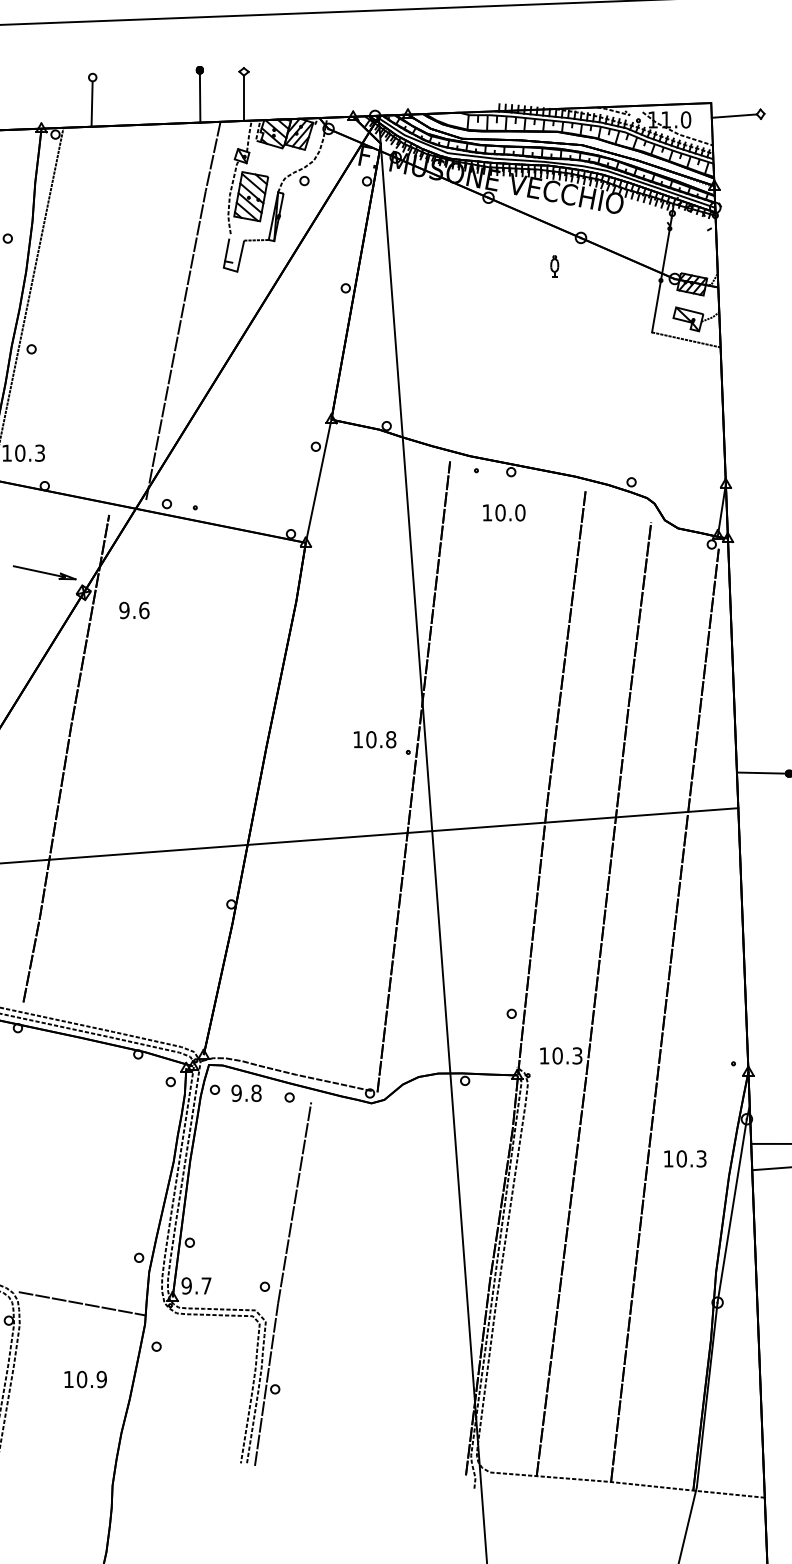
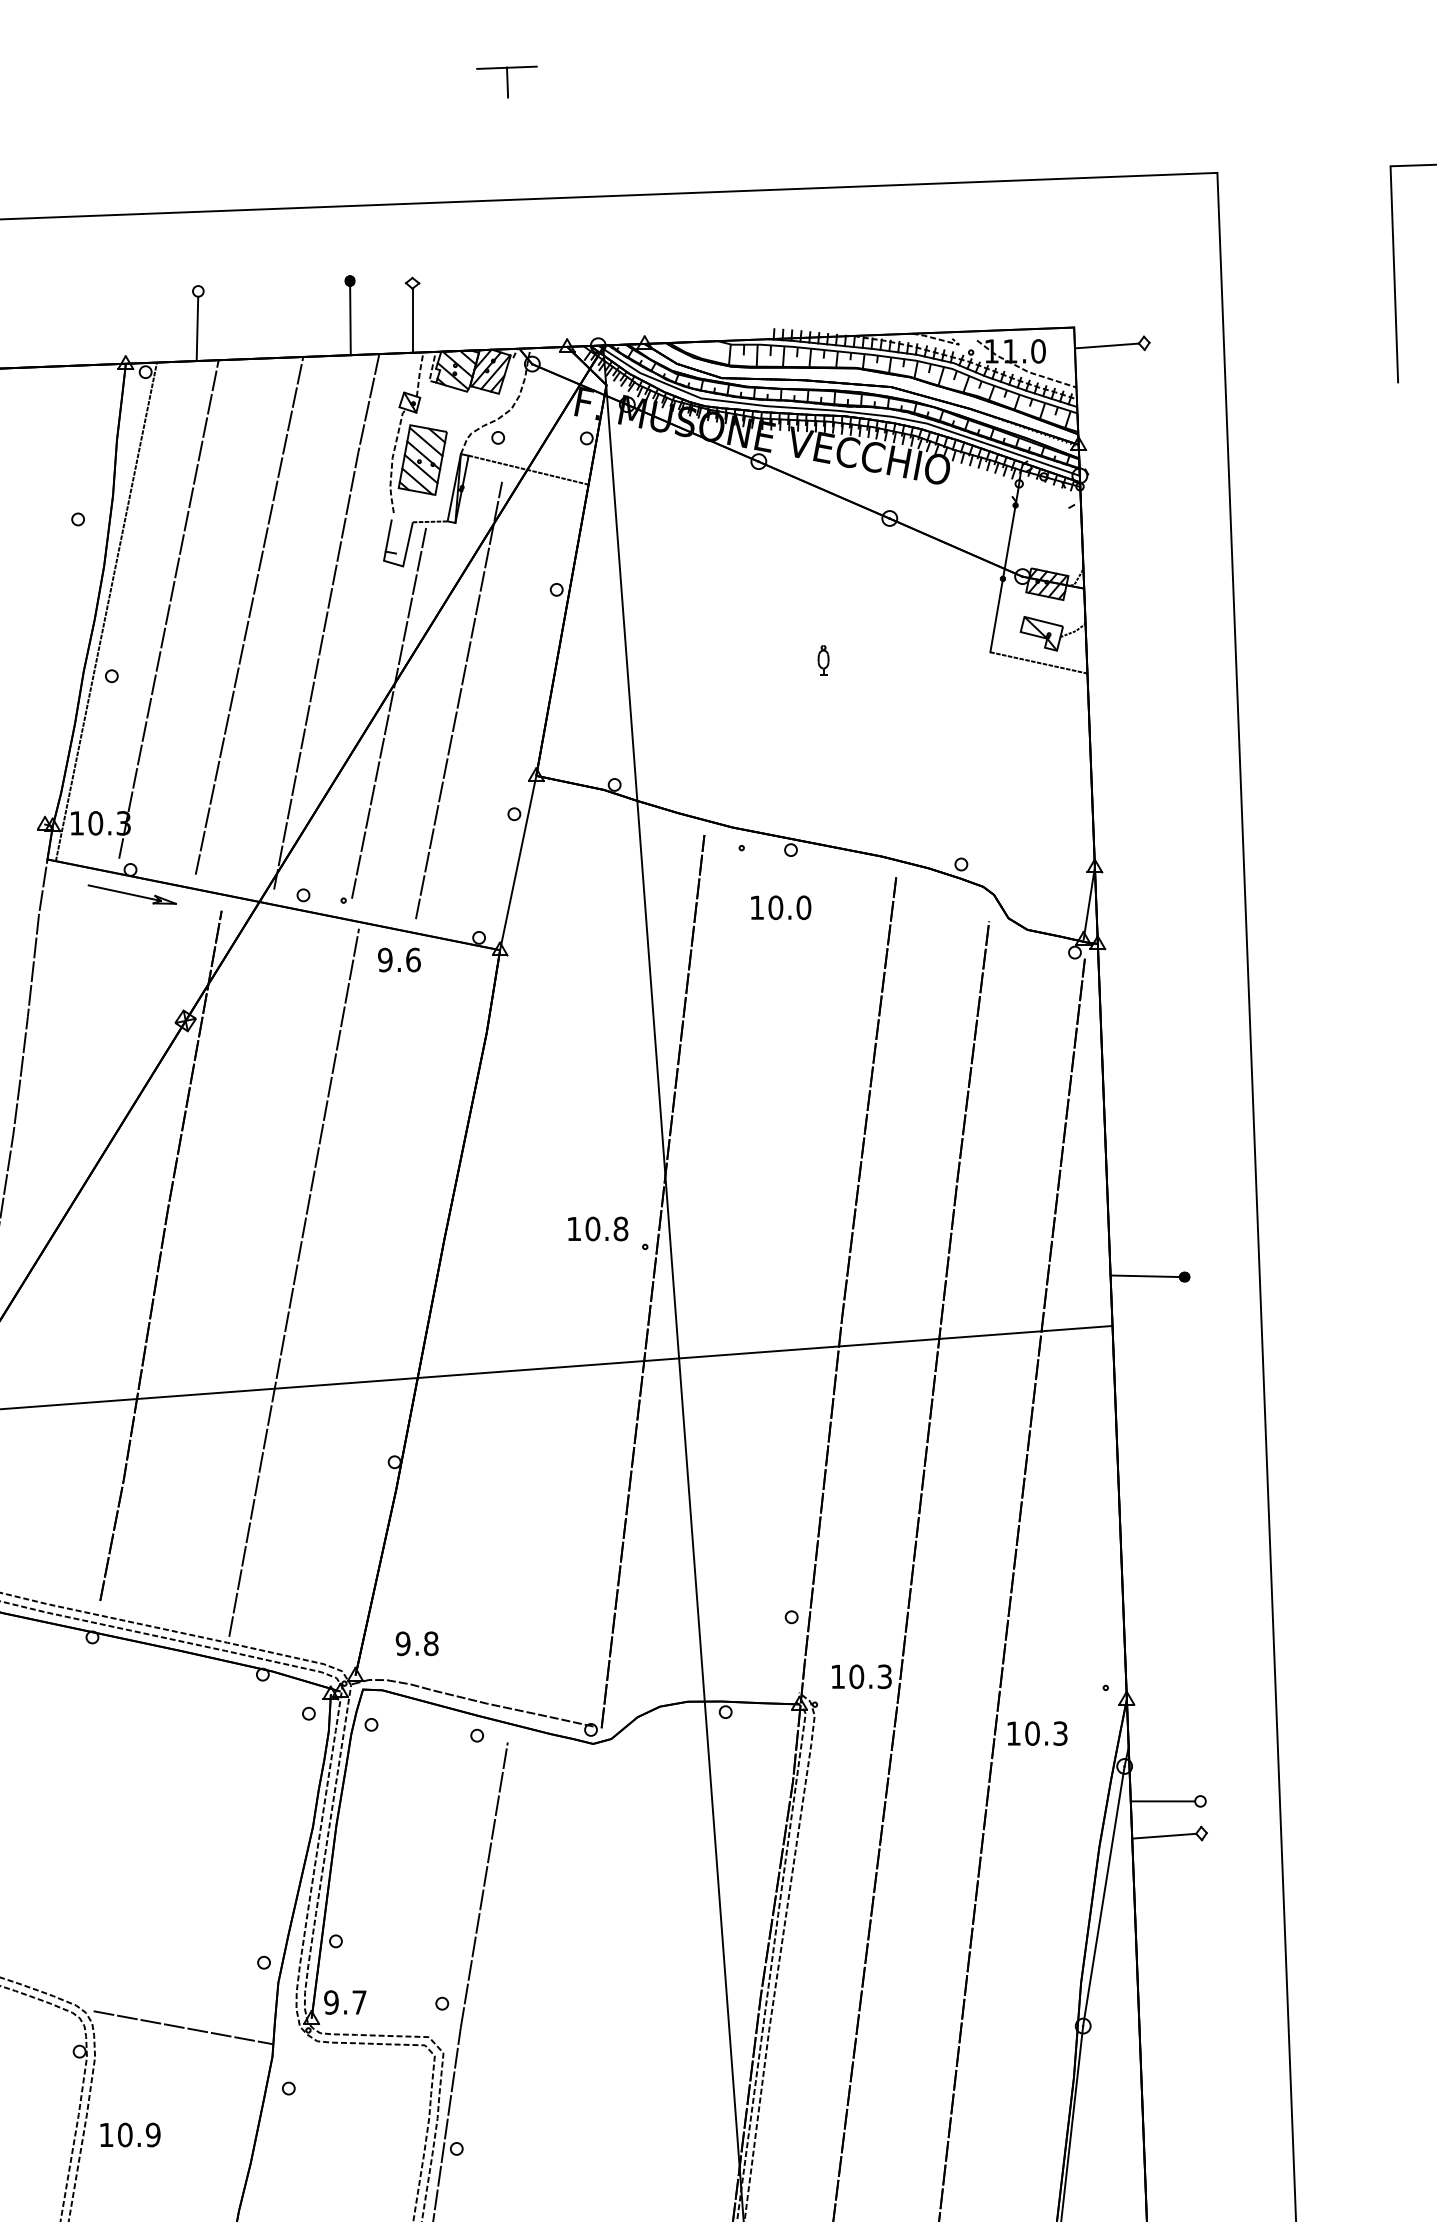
line: (325, 203) -> (528, 469), added
part: (554, 266) -> (823, 660), moved
line: (71, 302) -> (168, 609), added
line: (128, 306) -> (249, 615), added
line: (276, 366) -> (458, 700), added
line: (227, 375) -> (388, 713), added
part: (44, 572) -> (131, 894), moved
text: (134, 610) -> (399, 959), moved
line: (160, 777) -> (294, 1282), added
text: (246, 1093) -> (416, 1643), moved
text: (685, 1158) -> (1037, 1733), moved
text: (85, 1379) -> (130, 2134), moved

